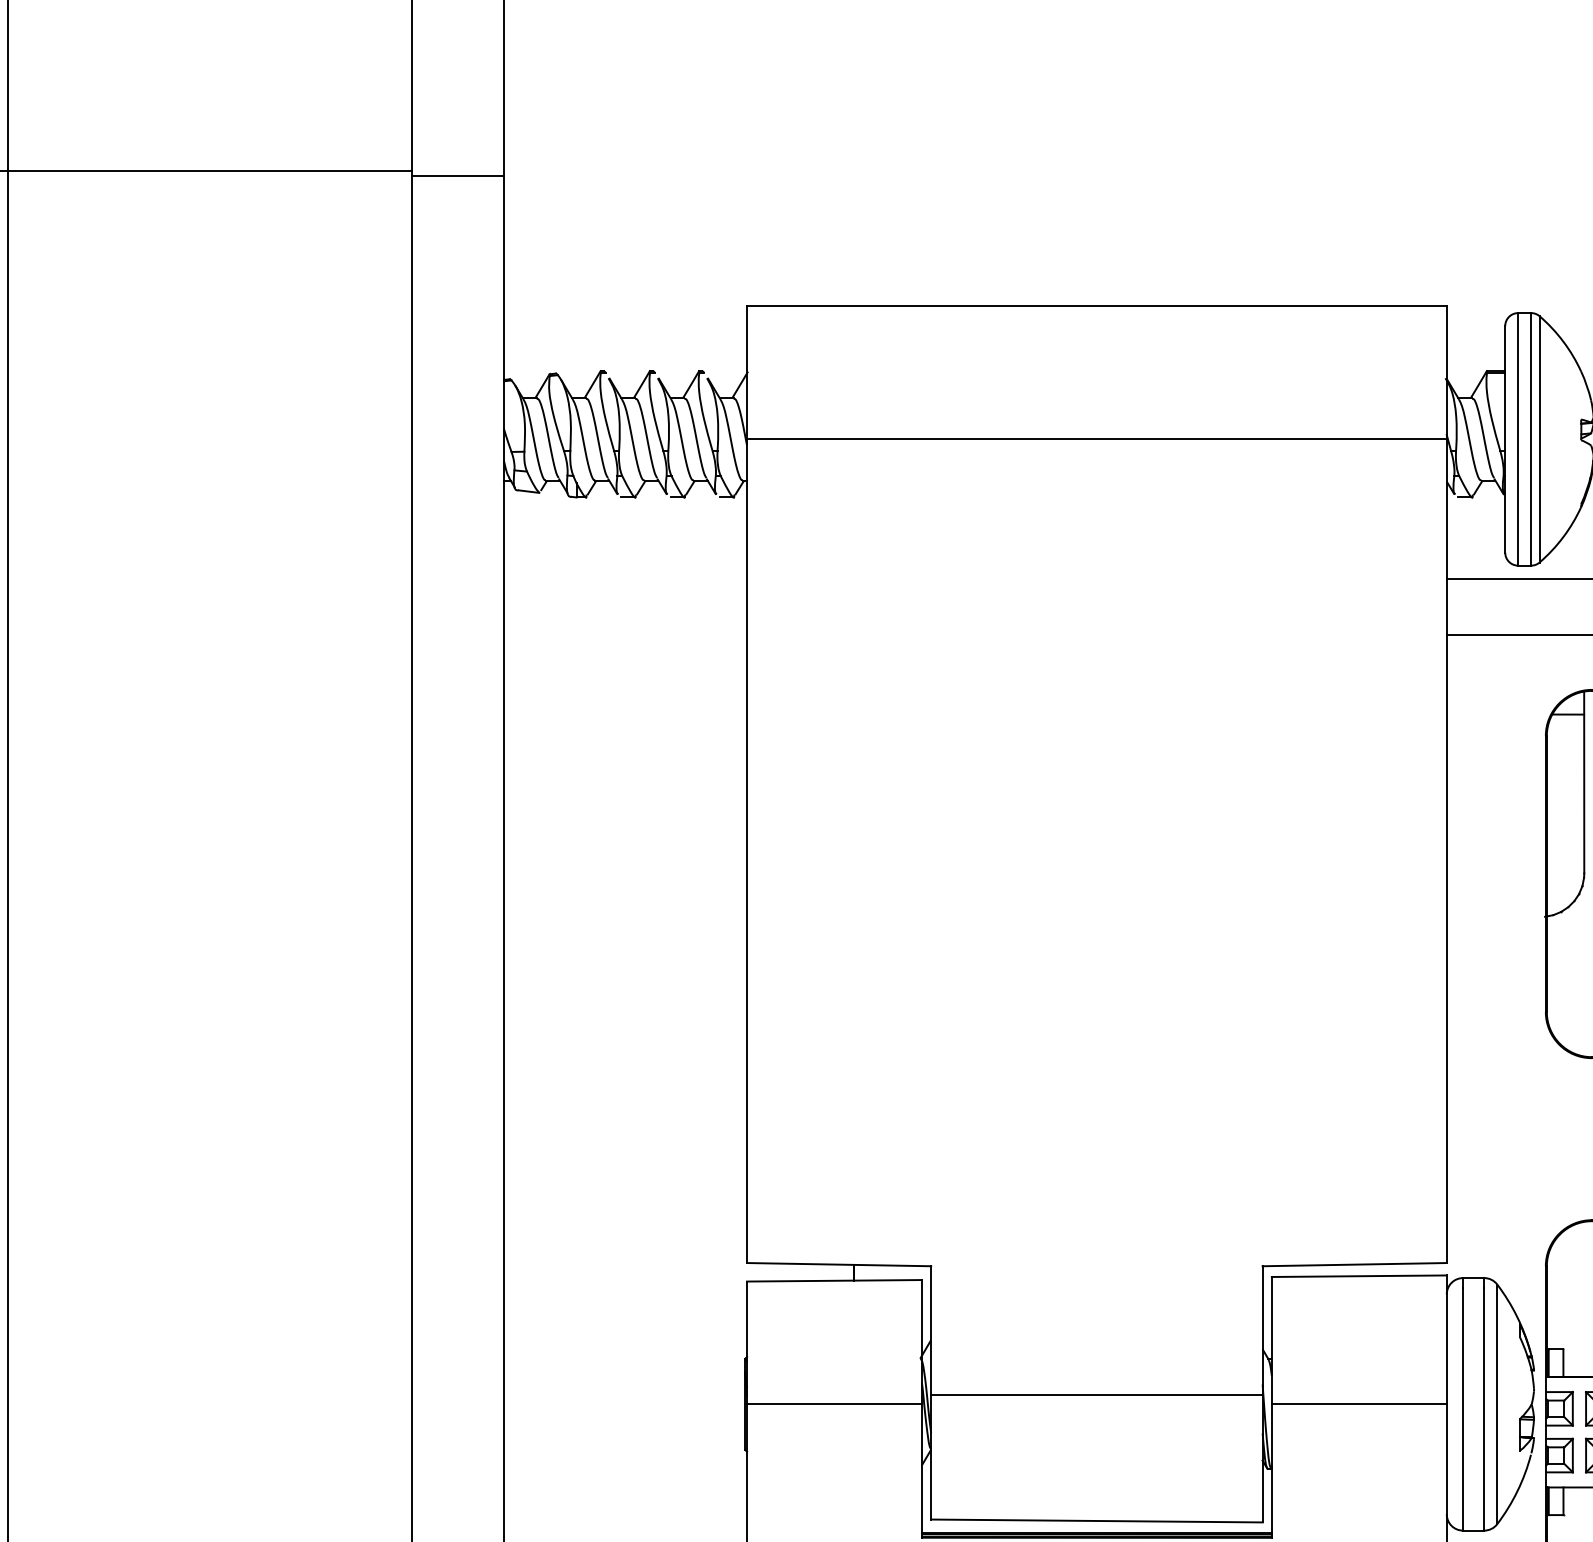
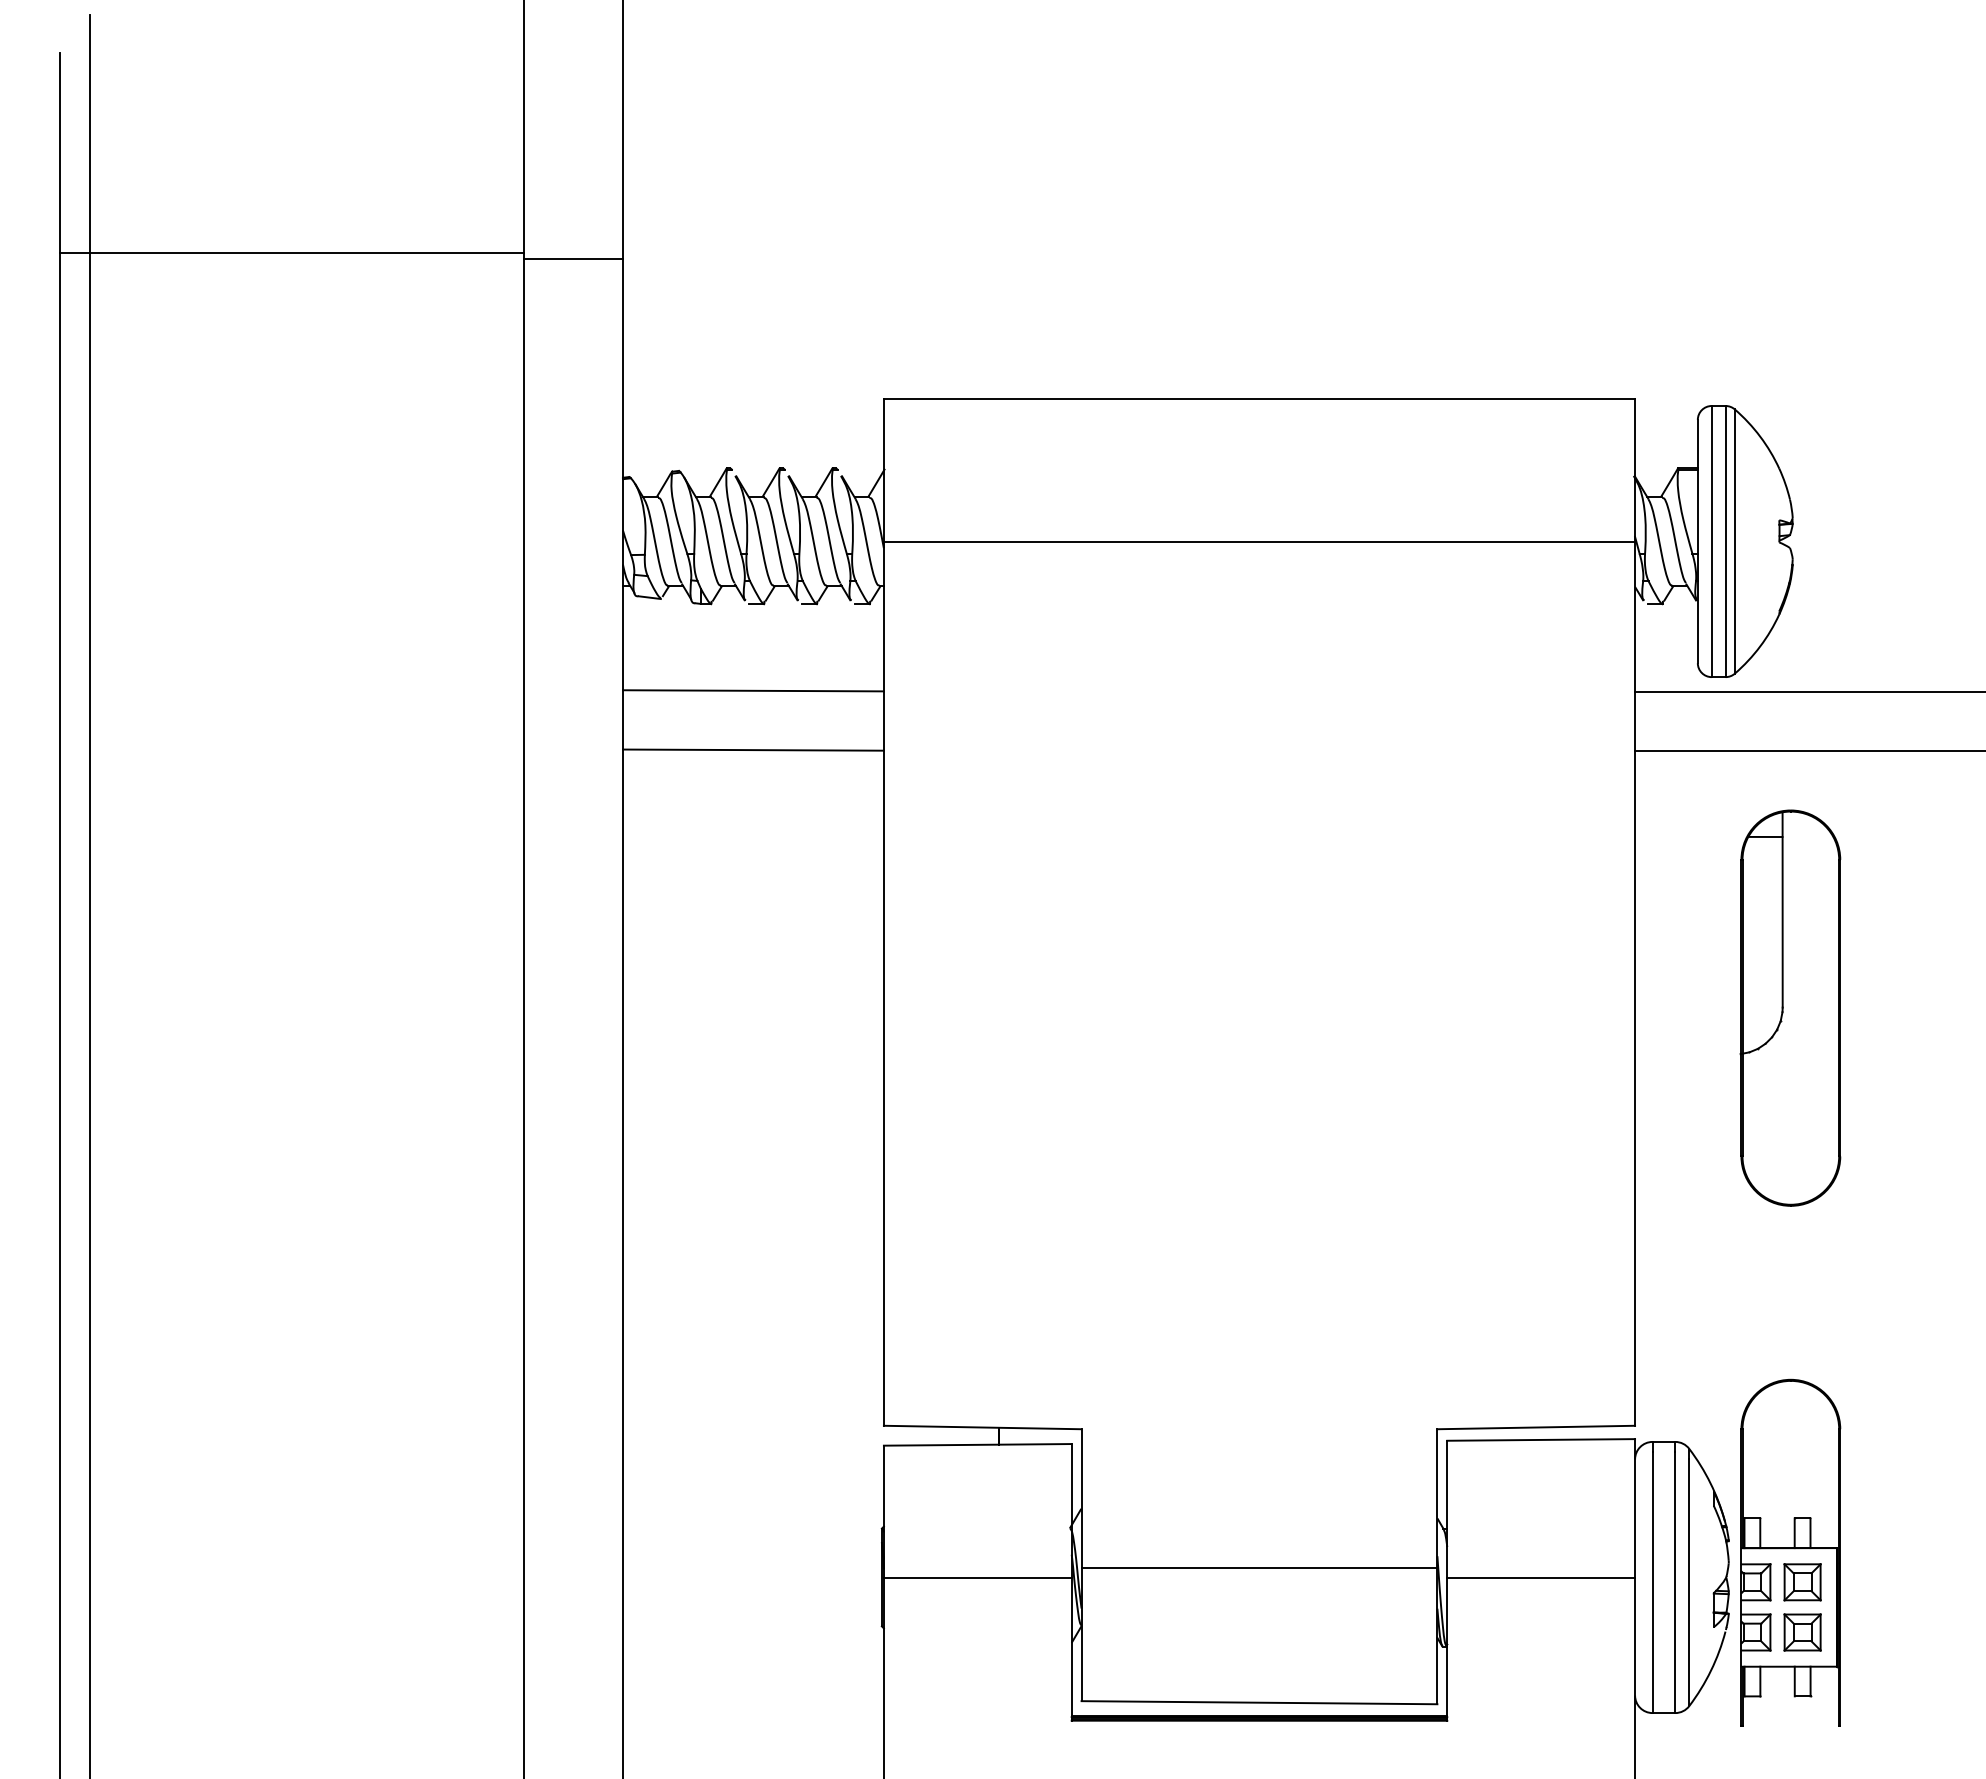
line: (624, 578) -> (752, 690), added
line: (624, 633) -> (752, 749), added

